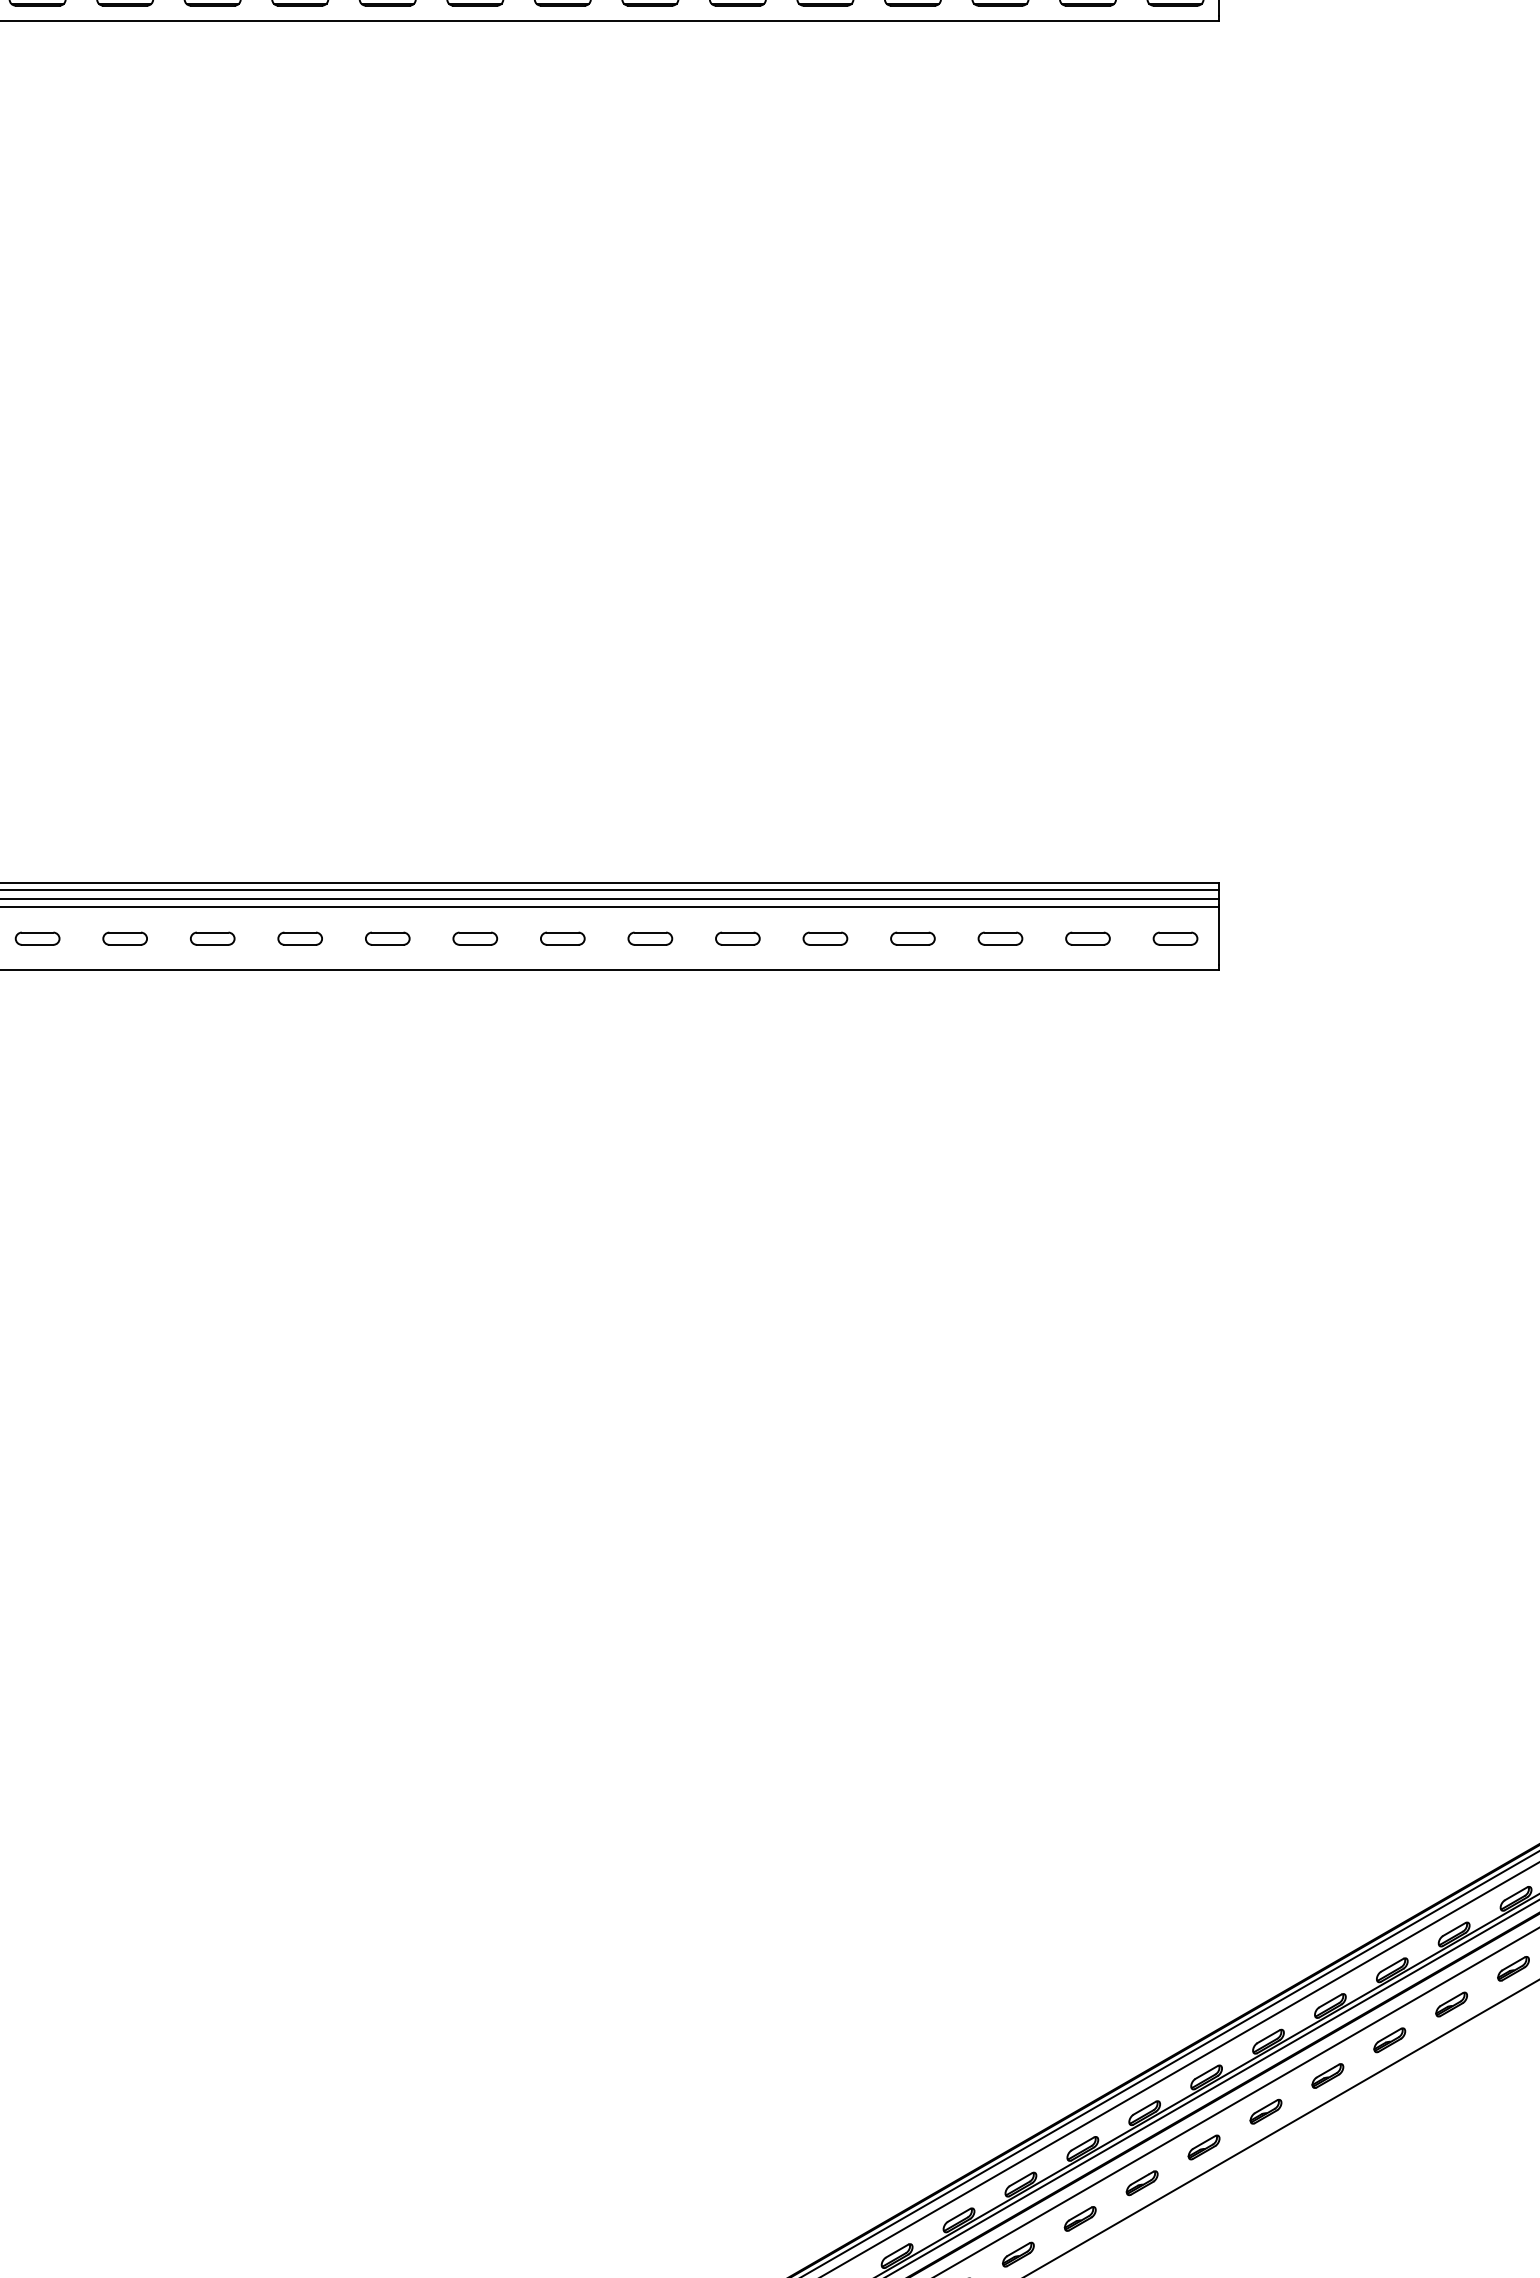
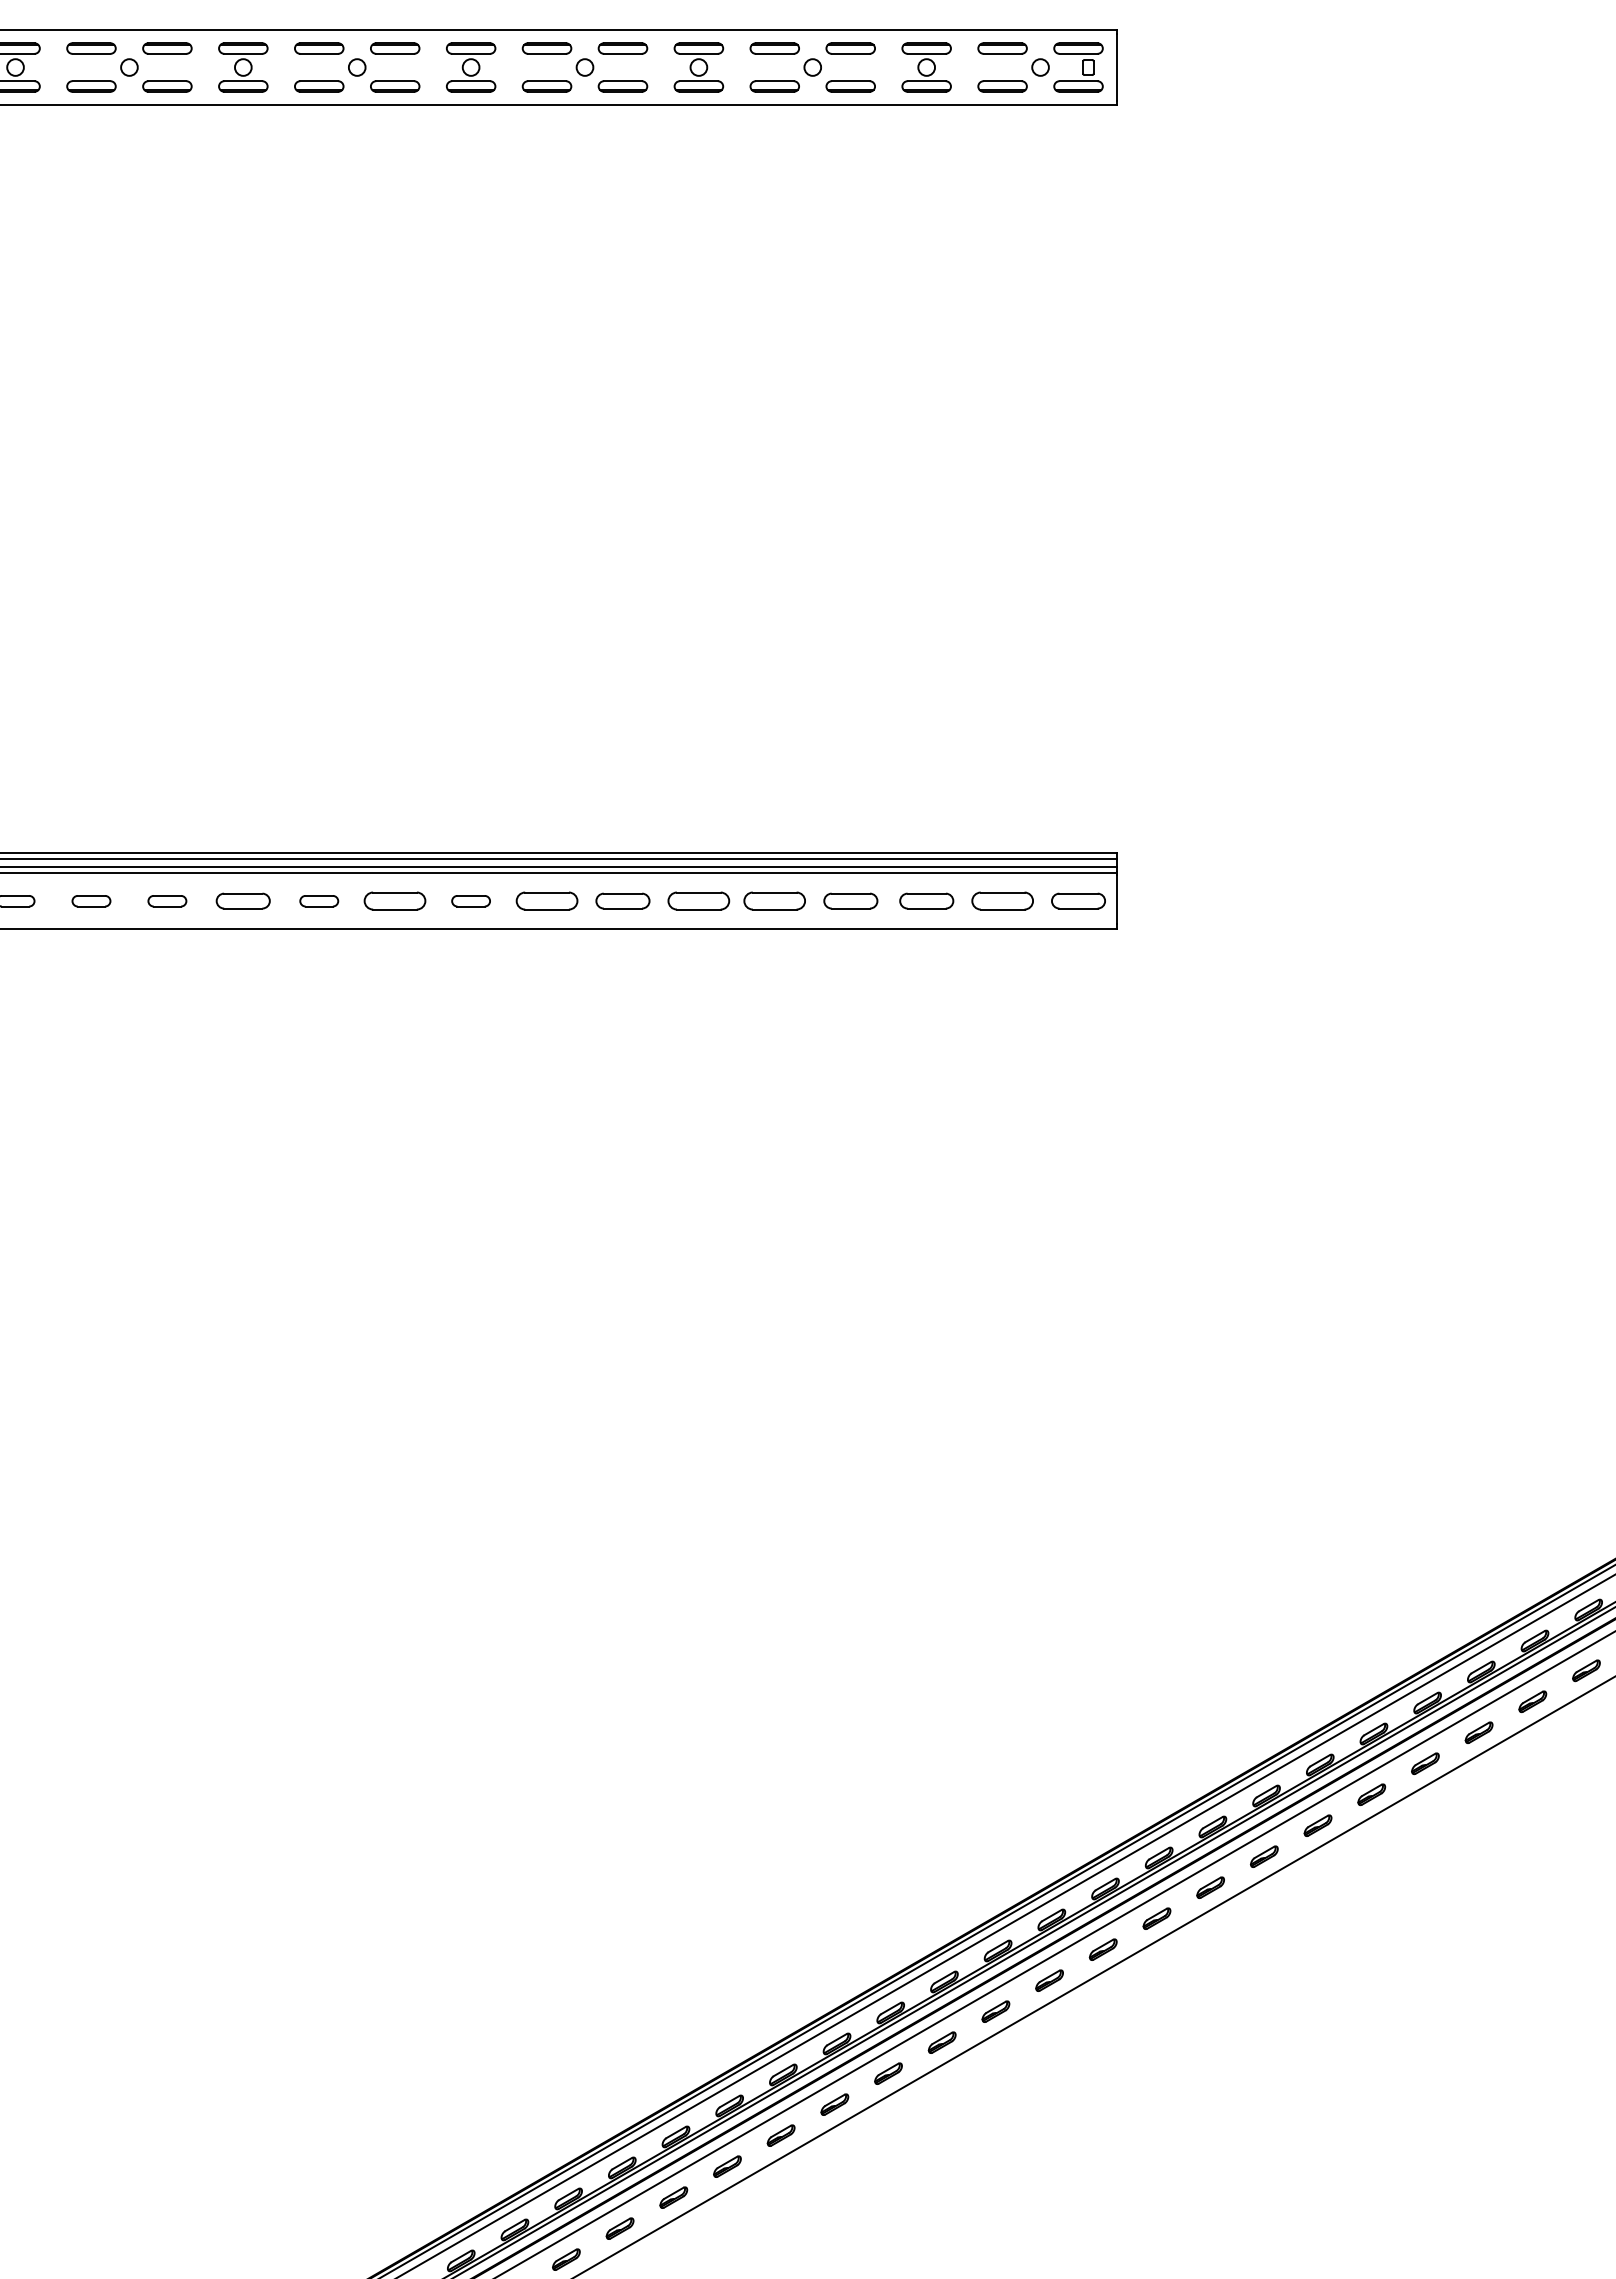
part: (212, 939) -> (243, 901), size x1.4
part: (388, 939) -> (395, 901), size x1.6
part: (562, 939) -> (546, 901), size x1.6
part: (649, 939) -> (622, 901), size x1.4
part: (737, 939) -> (698, 901), size x1.6
part: (825, 939) -> (774, 901), size x1.6
part: (912, 939) -> (850, 901), size x1.4
part: (1000, 939) -> (926, 901), size x1.4
part: (1087, 939) -> (1002, 901), size x1.6
part: (1175, 939) -> (1078, 901), size x1.4

